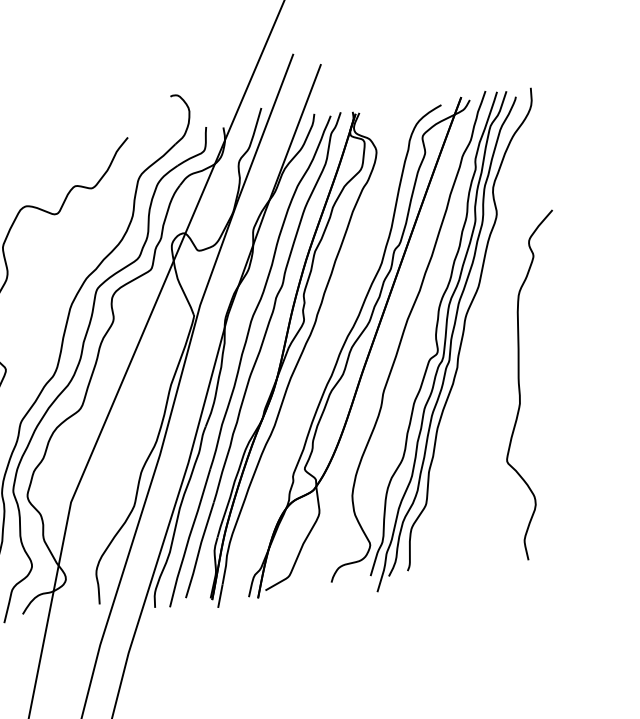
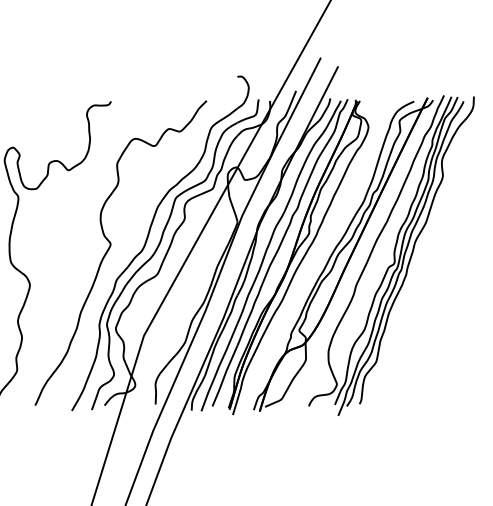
curve: (520, 386) -> (446, 291), removed

